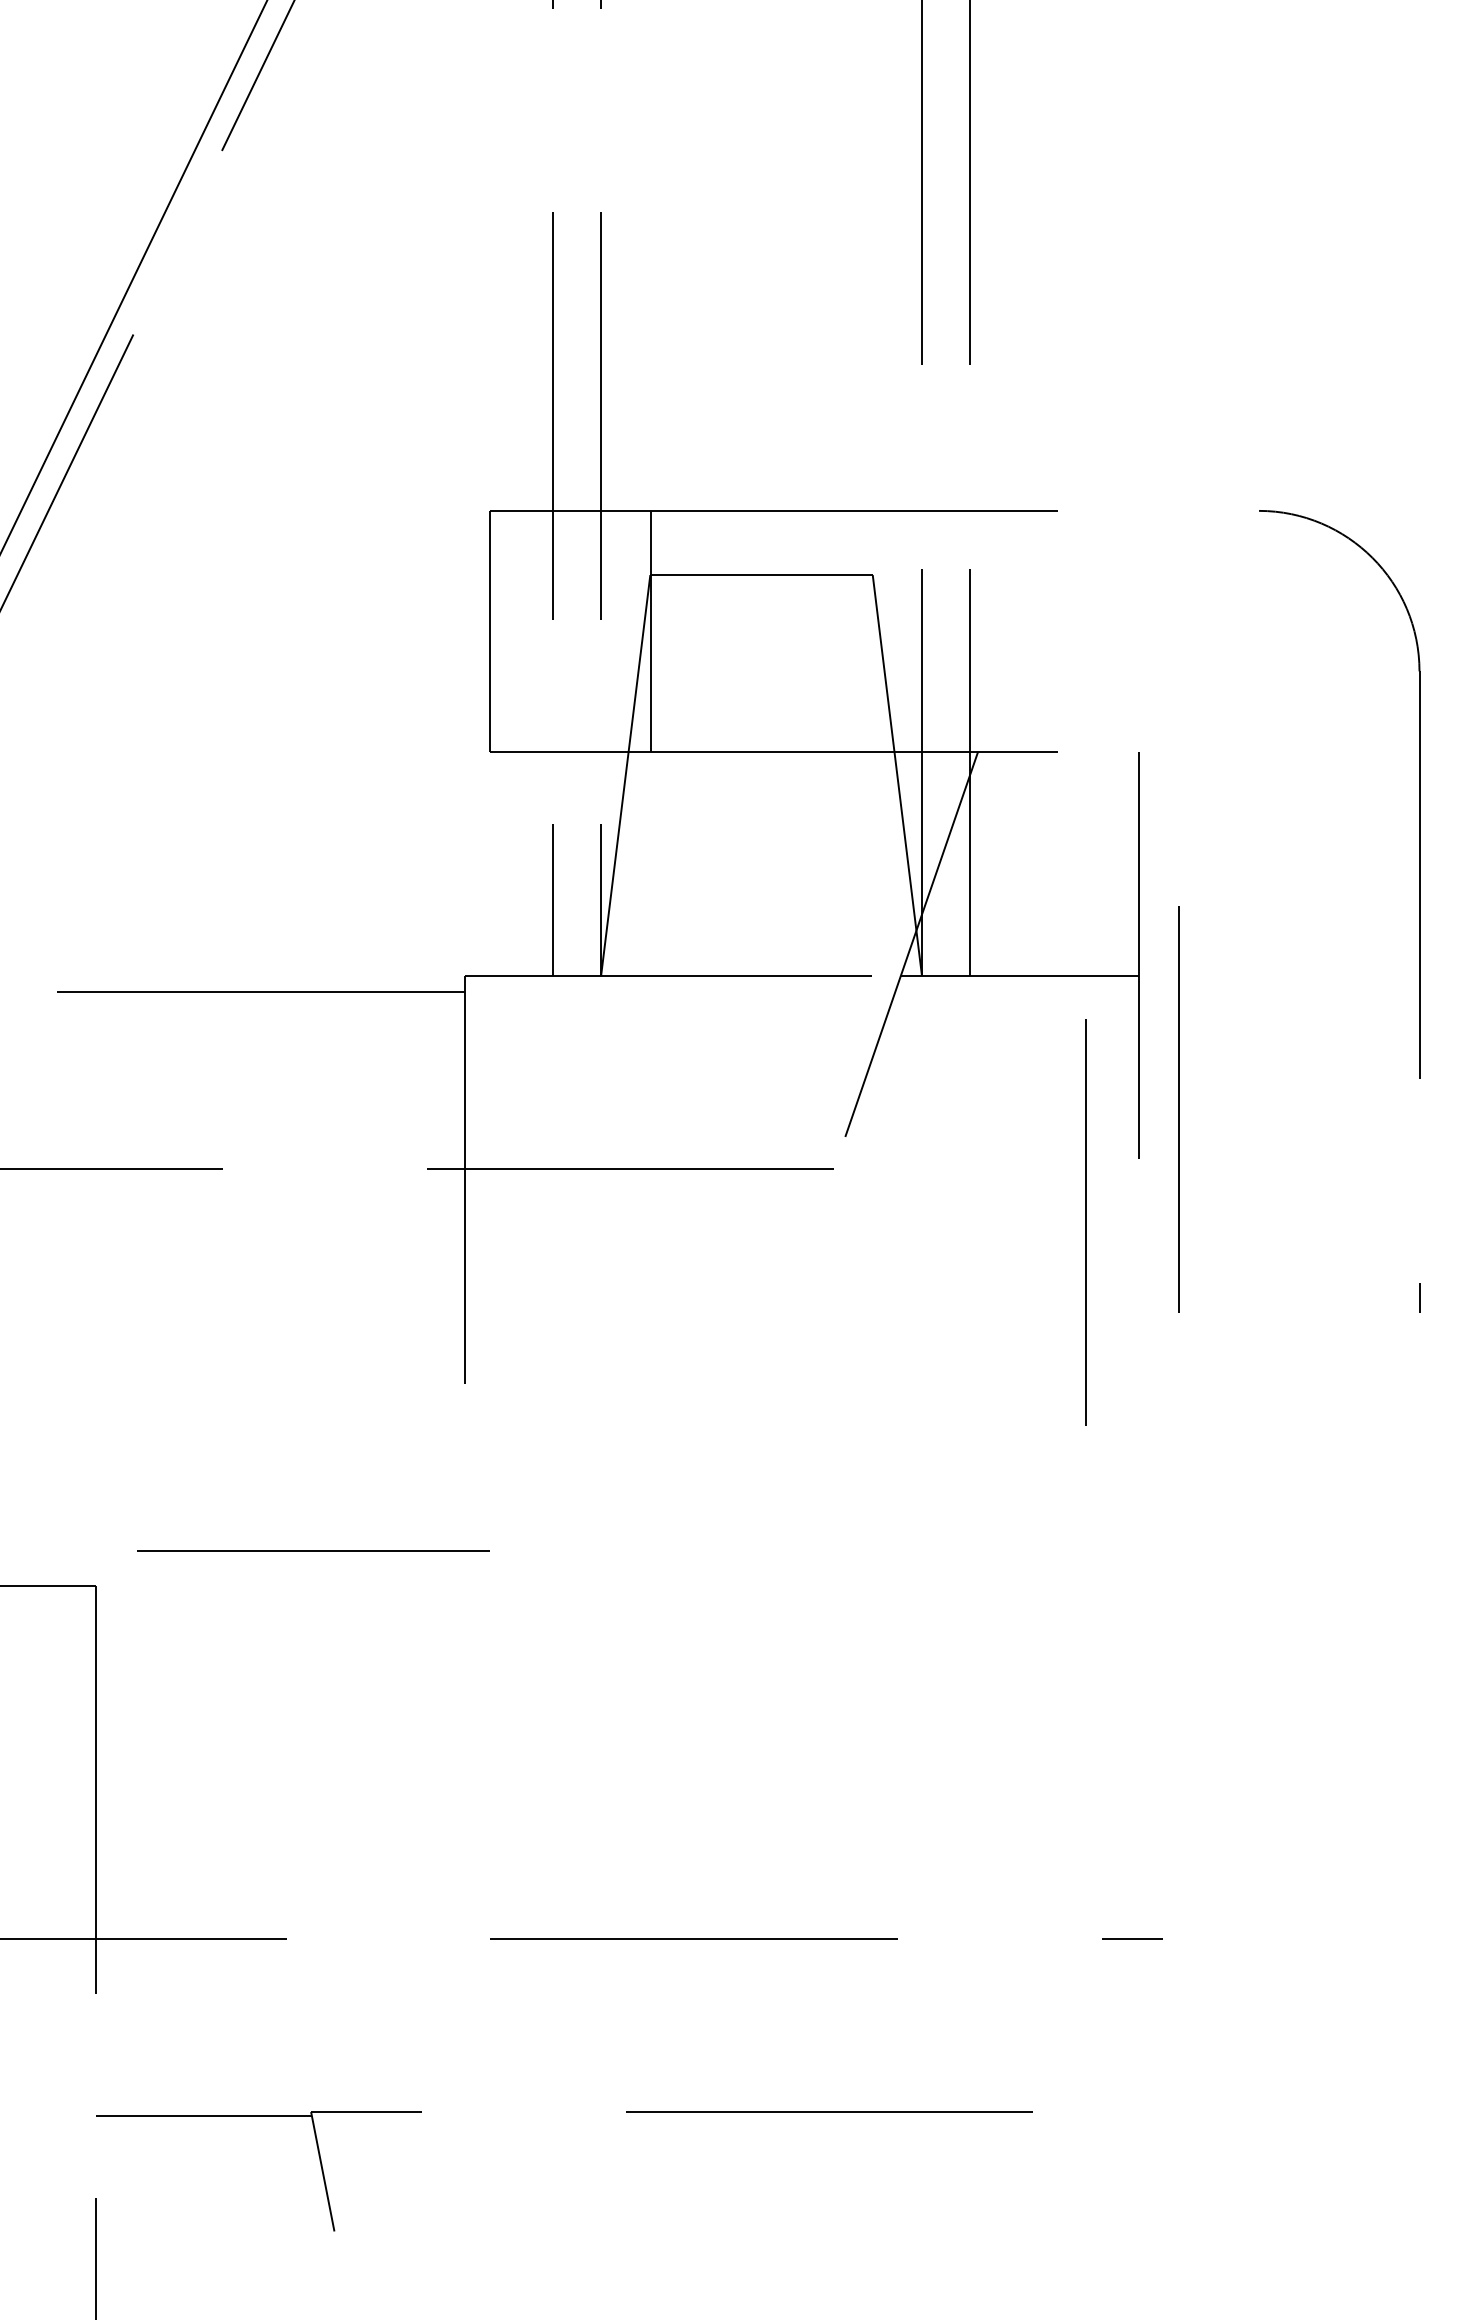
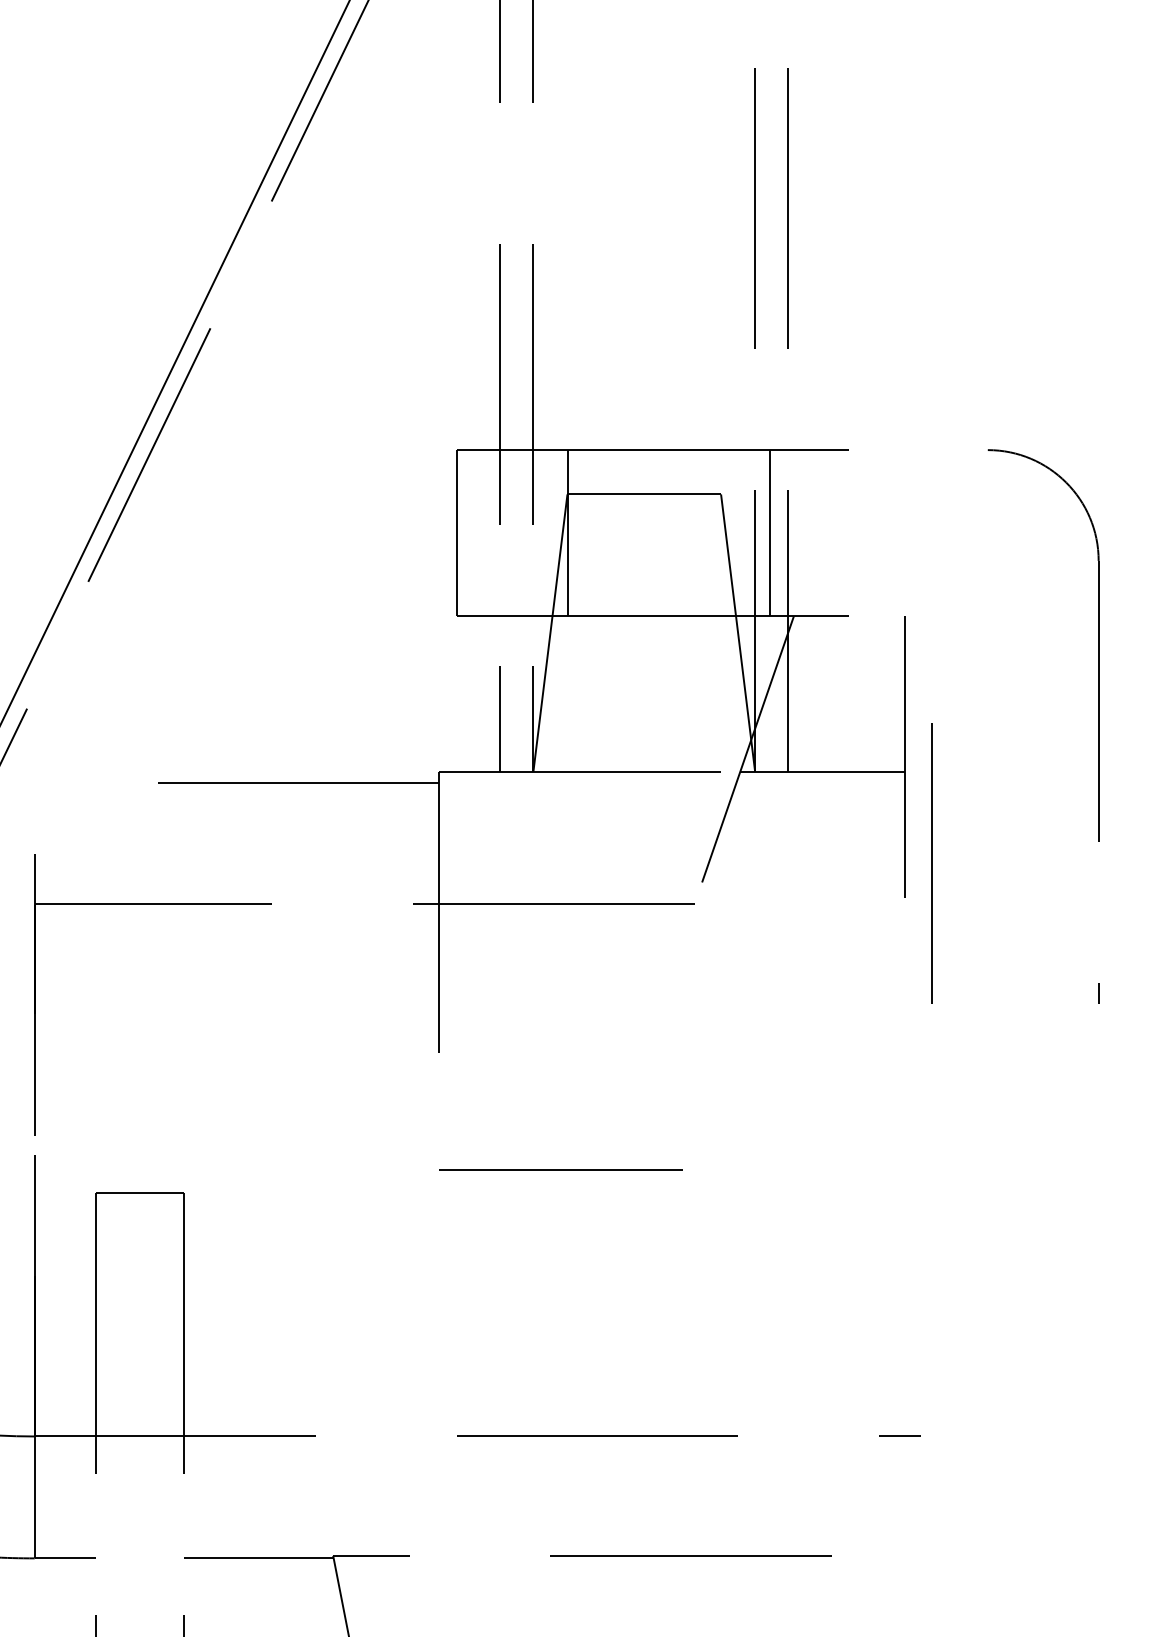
line: (944, 631) -> (770, 533), added
line: (1084, 1222) -> (867, 941), removed
line: (312, 1549) -> (560, 1169), moved

